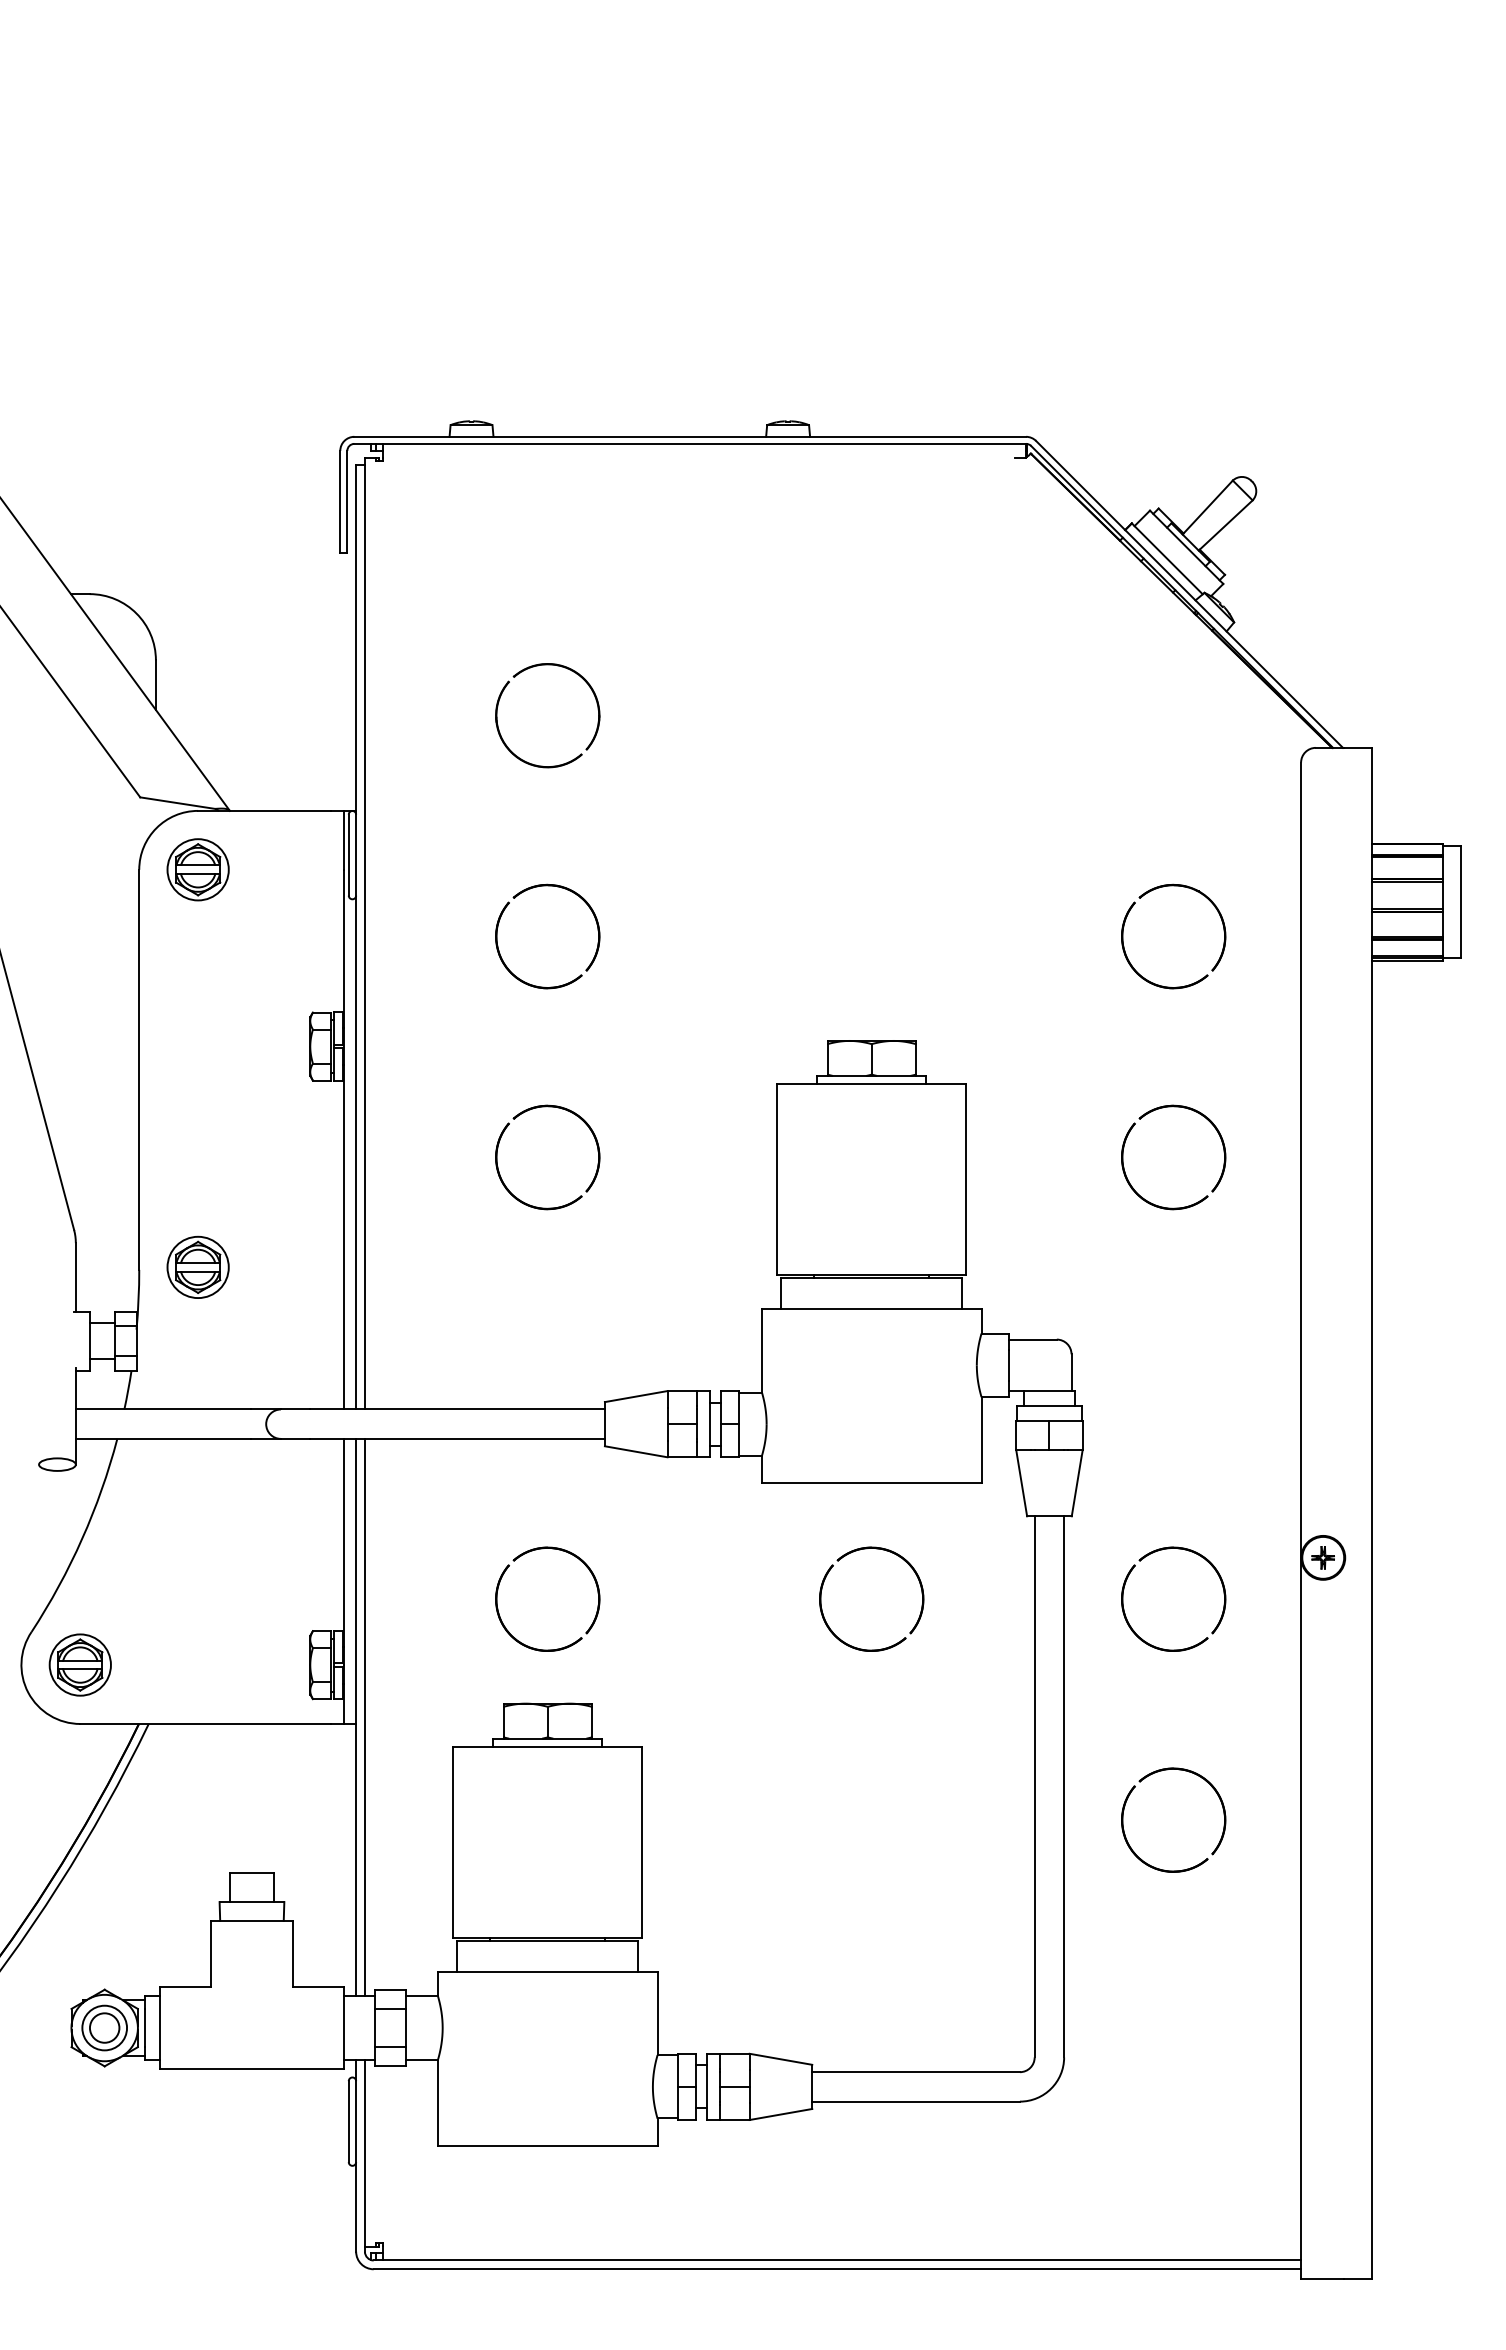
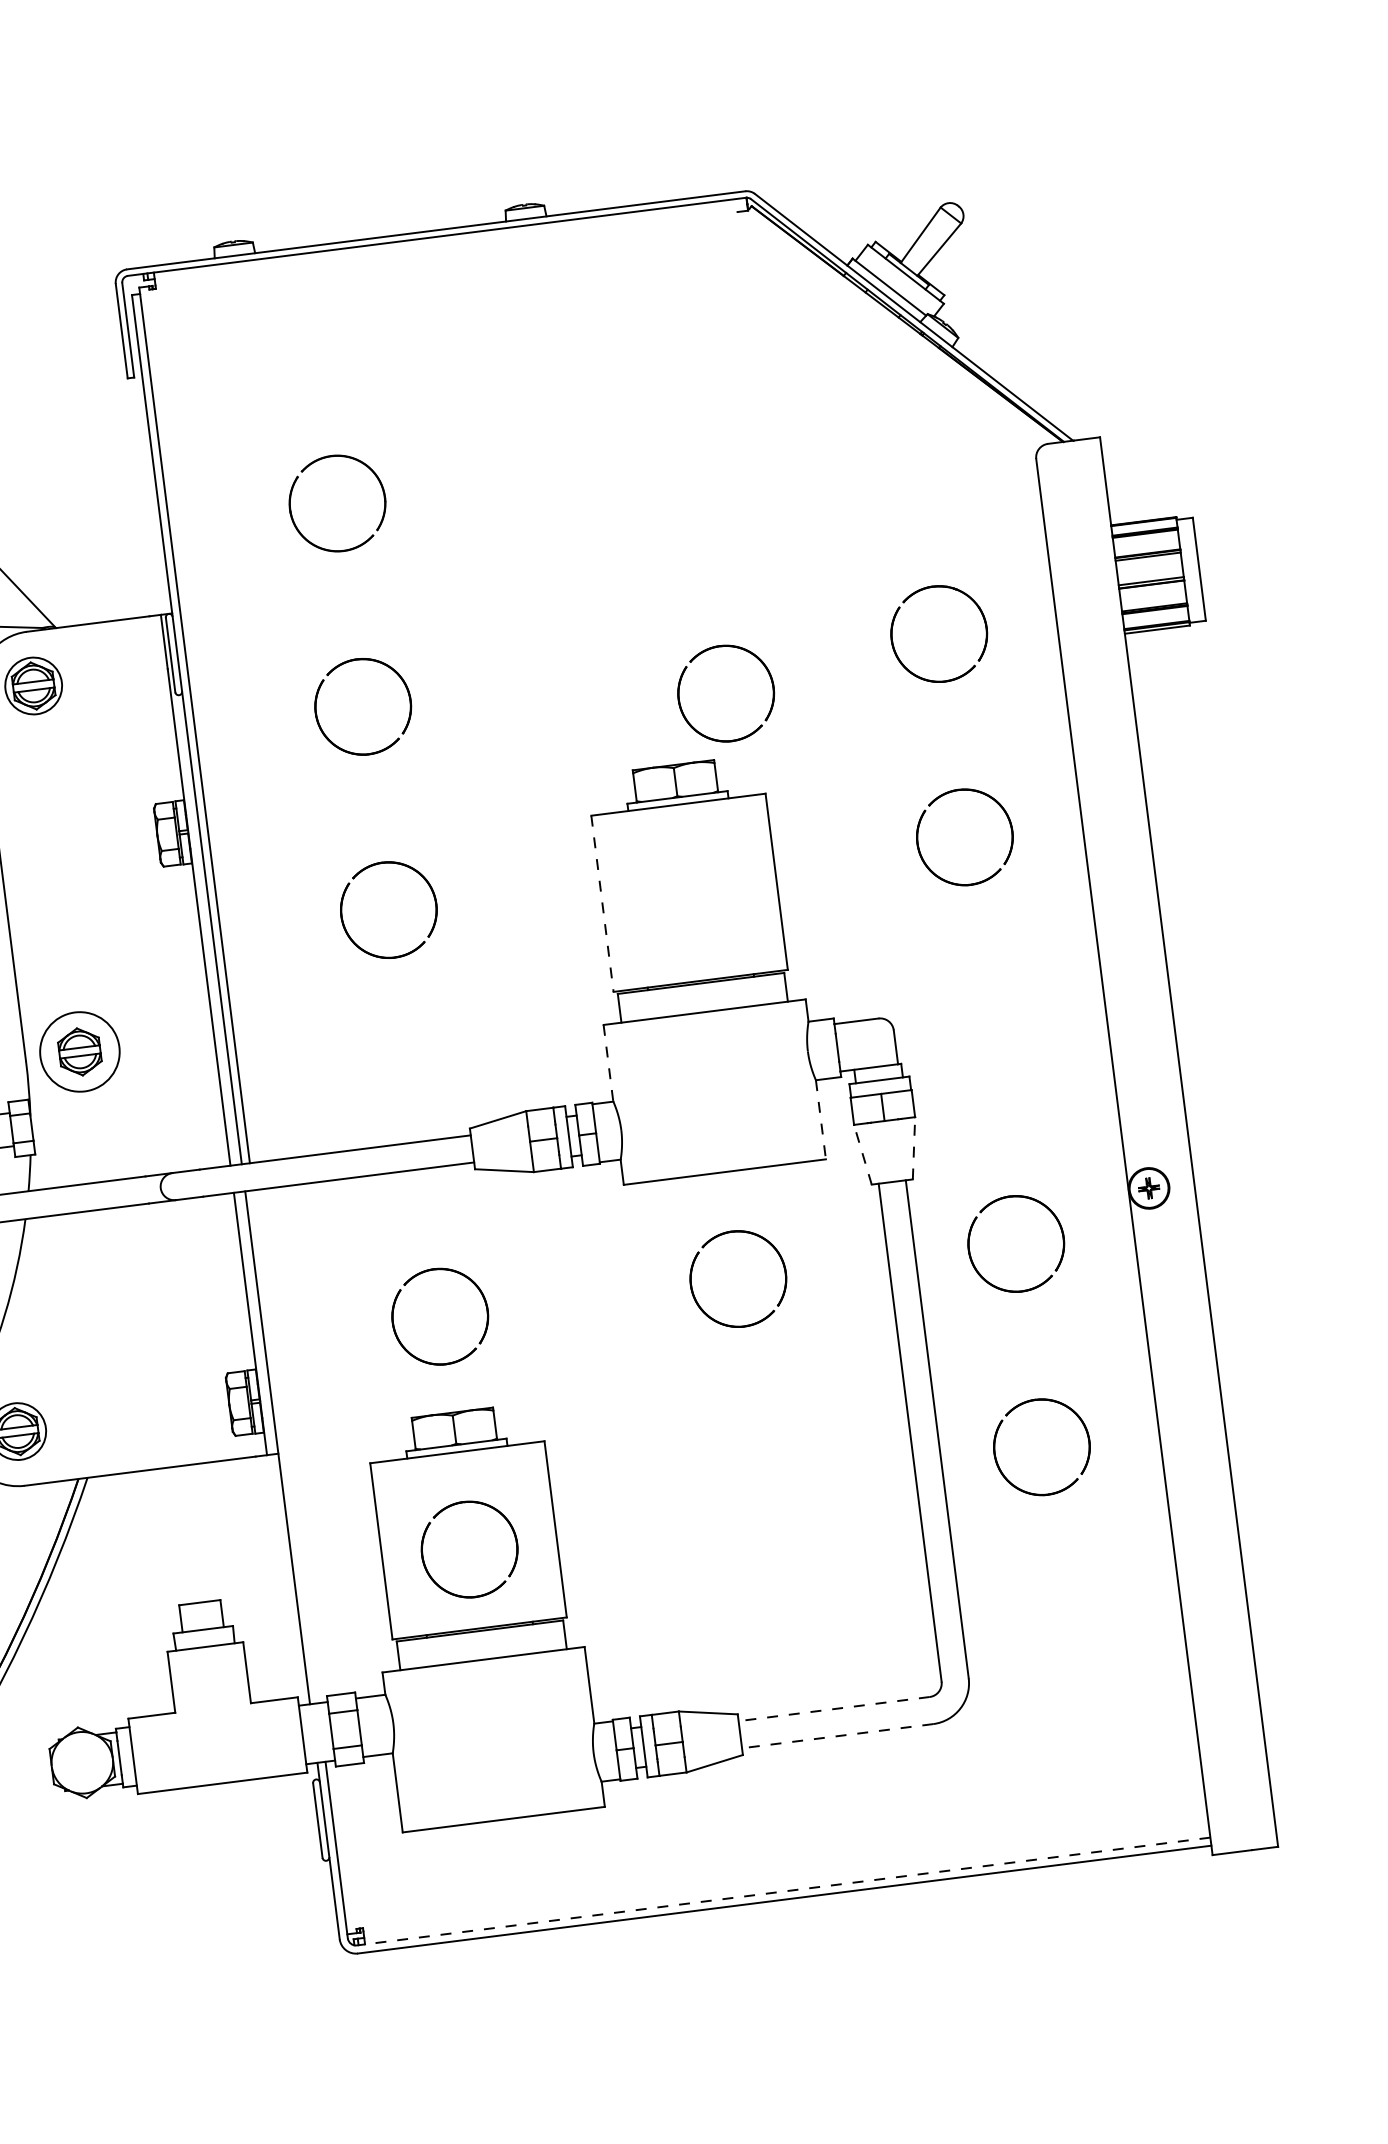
part: (889, 958) -> (680, 687), added
line: (777, 1179) -> (602, 903), solid -> dashed
circle: (197, 1267) -> (79, 1052), size x1.4
line: (761, 1350) -> (608, 1062), solid -> dashed
line: (981, 1440) -> (820, 1120), solid -> dashed
line: (1021, 1483) -> (862, 1155), solid -> dashed
line: (1077, 1483) -> (914, 1148), solid -> dashed
line: (364, 1717) -> (285, 1446), removed
part: (525, 1807) -> (443, 1510), added
part: (104, 2027) -> (82, 1762), removed
line: (916, 2072) -> (834, 1709), solid -> dashed
line: (916, 2101) -> (837, 1736), solid -> dashed
line: (837, 2260) -> (783, 1891), solid -> dashed

